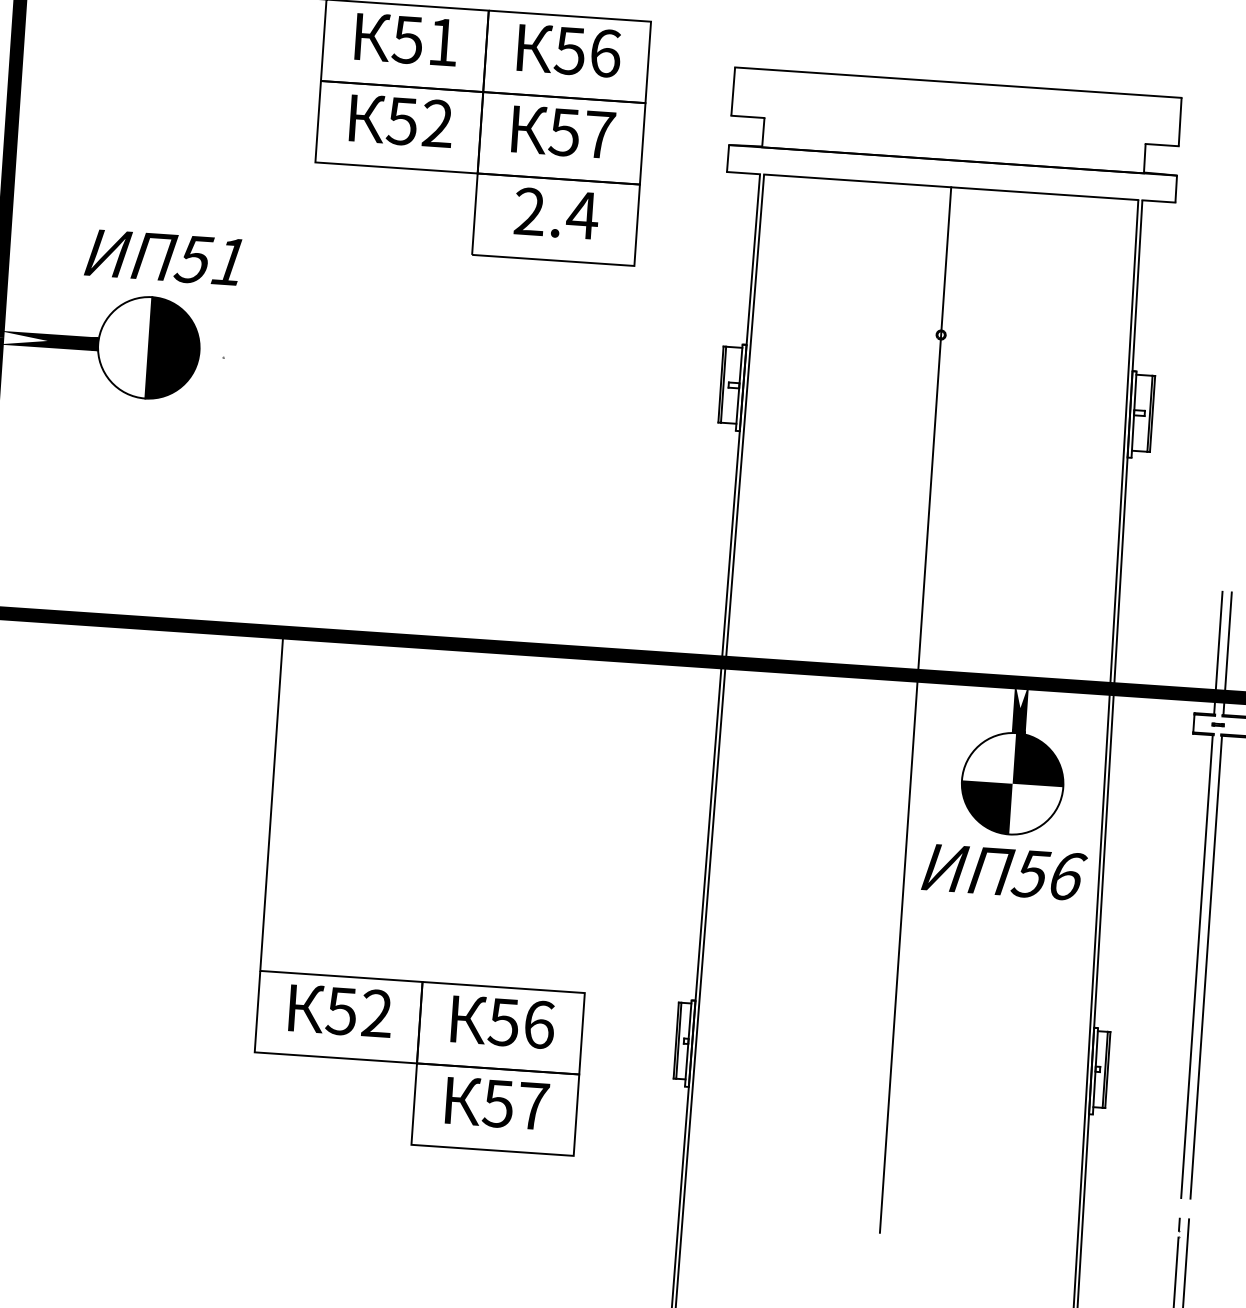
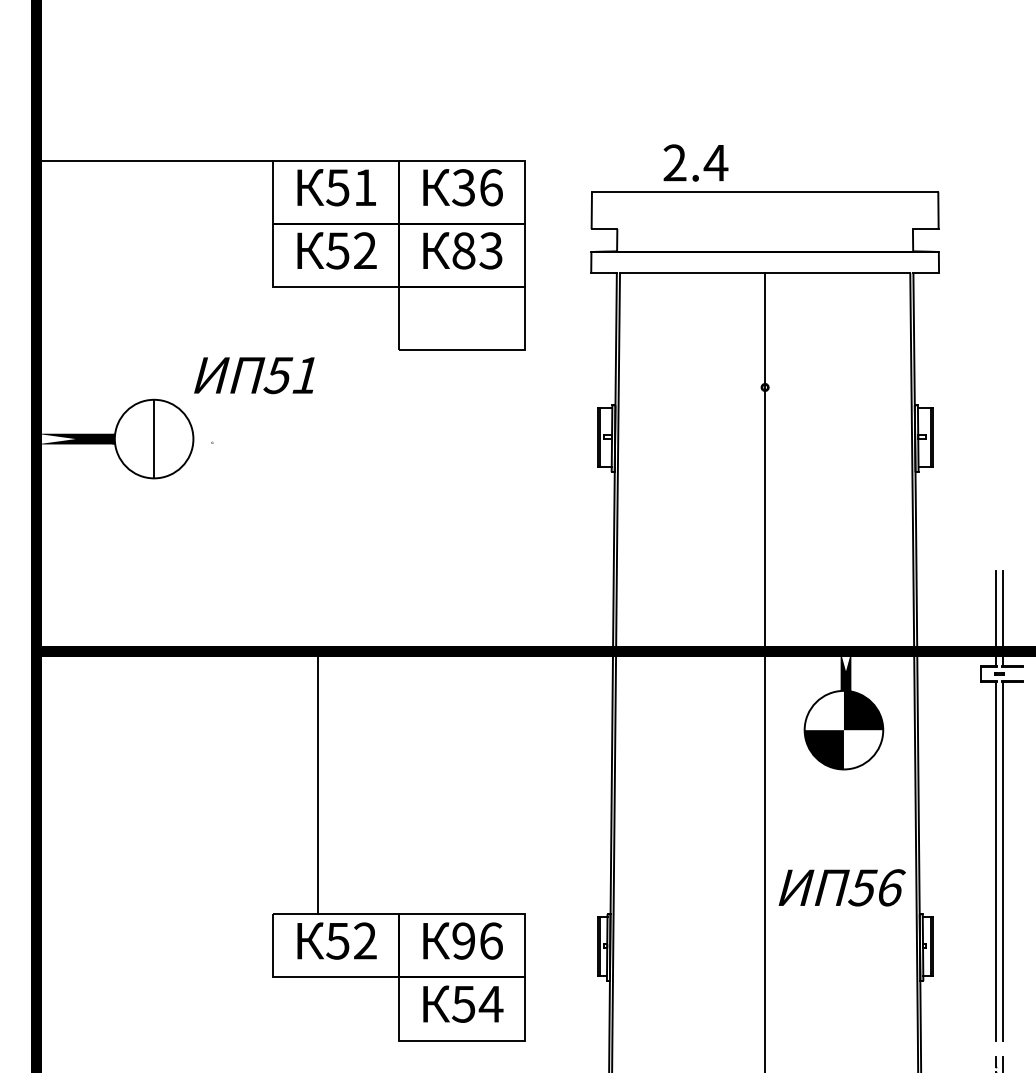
text: (569, 50) -> (463, 187), 56 -> 36
text: (582, 133) -> (477, 250), 57 -> 83
text: (556, 212) -> (695, 162), moved
text: (163, 257) -> (254, 375), moved
fill: (173, 348) -> (173, 438), removed
line: (271, 801) -> (317, 782), moved
text: (1003, 871) -> (841, 887), moved
text: (503, 1021) -> (463, 940), 56 -> 96
text: (532, 1106) -> (490, 1004), 57 -> 54

